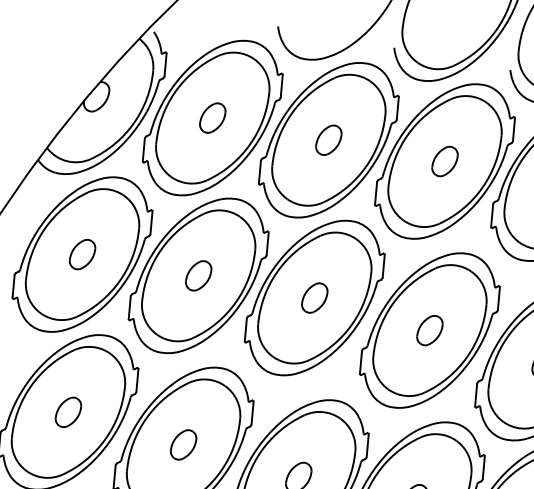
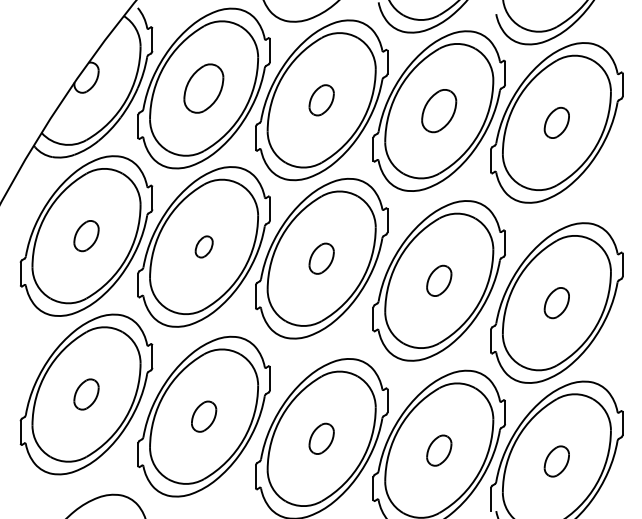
part: (213, 118) -> (204, 88), size x1.6
part: (445, 161) -> (439, 111), size x1.4
part: (199, 275) -> (204, 246), size x0.7

